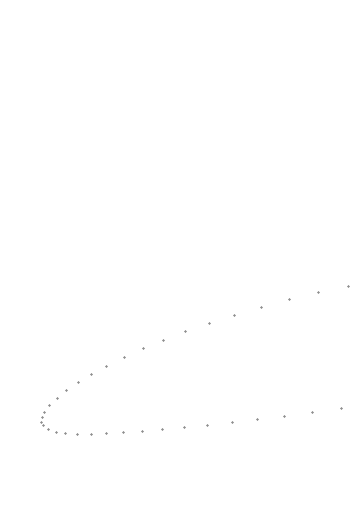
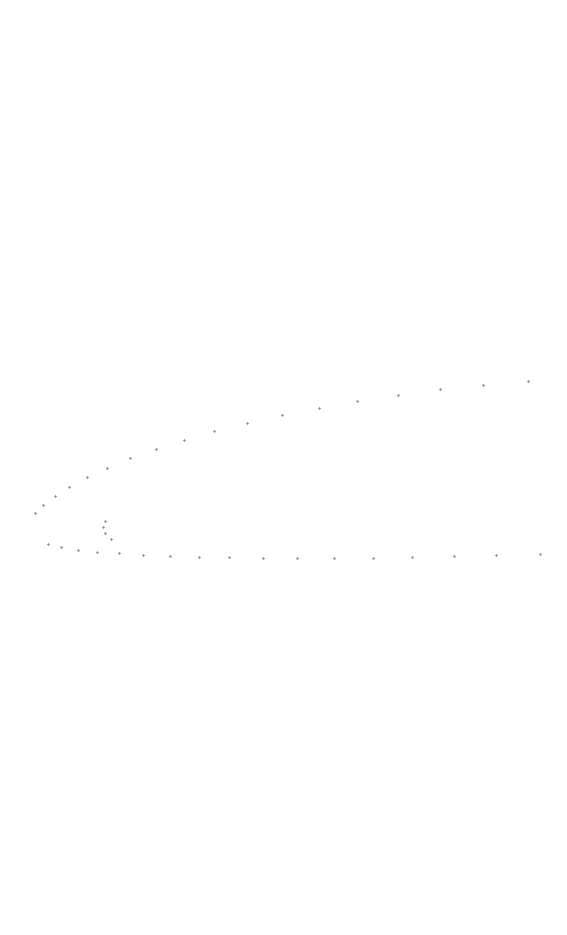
part: (44, 423) -> (107, 530), moved

